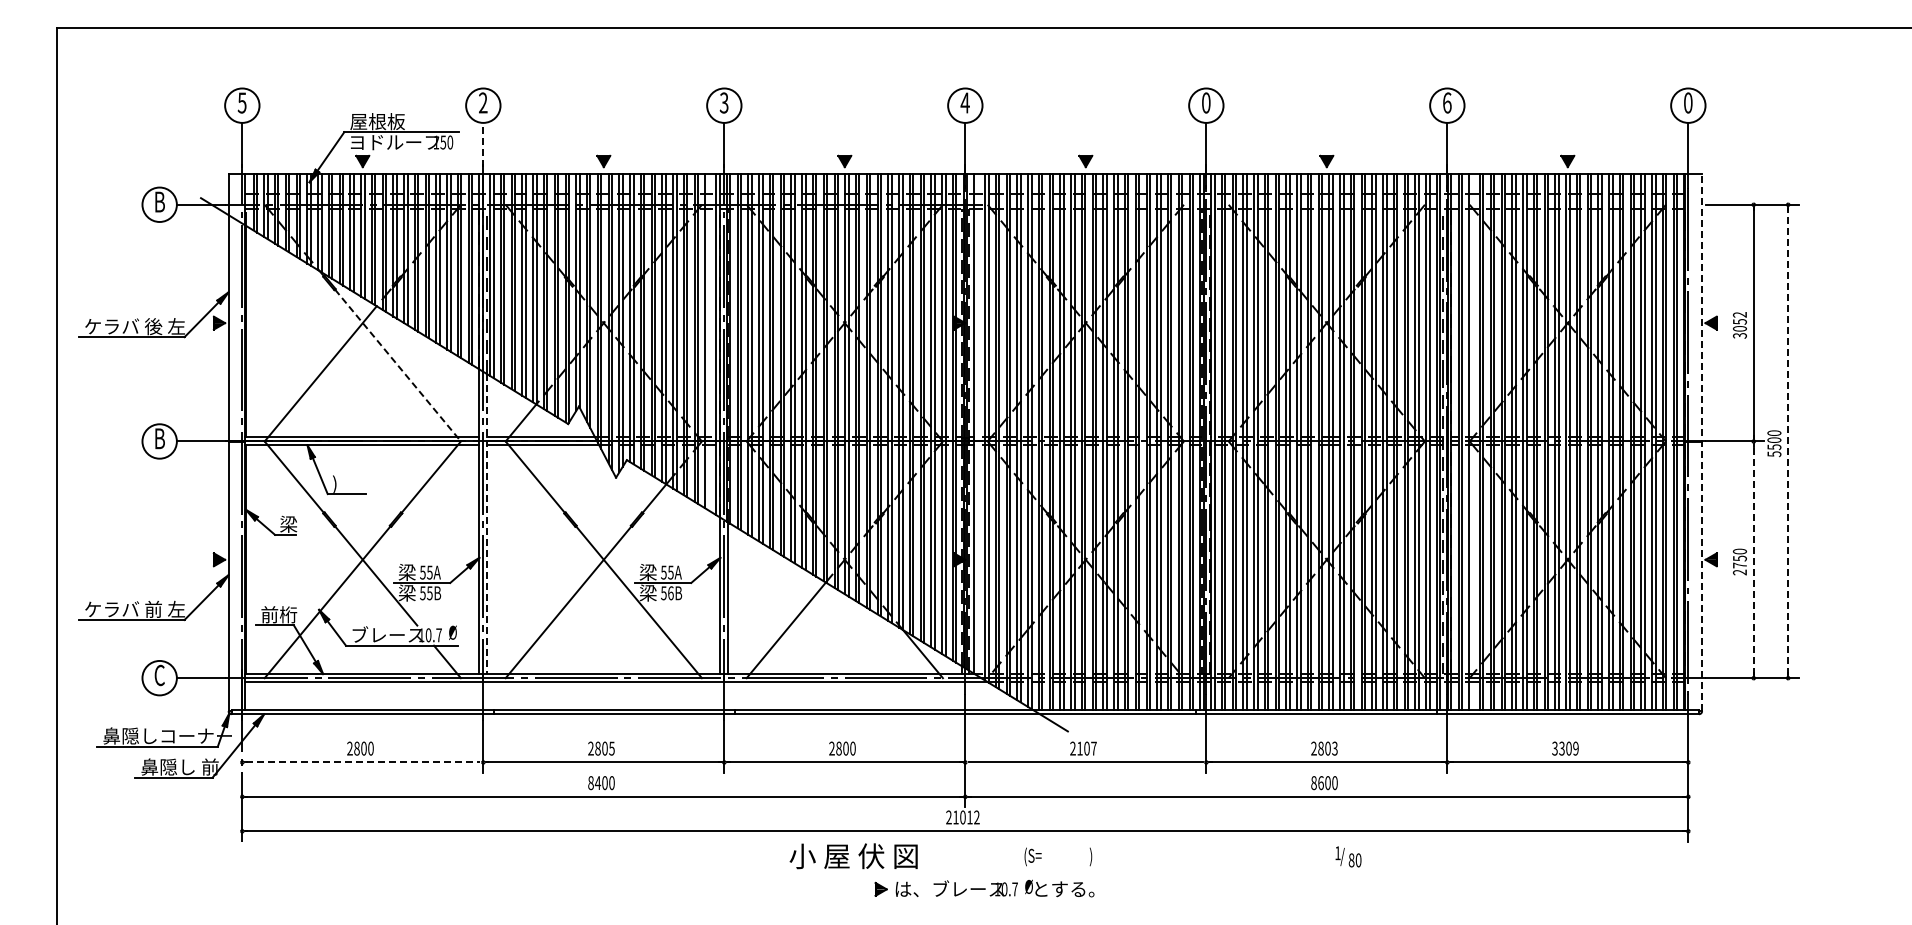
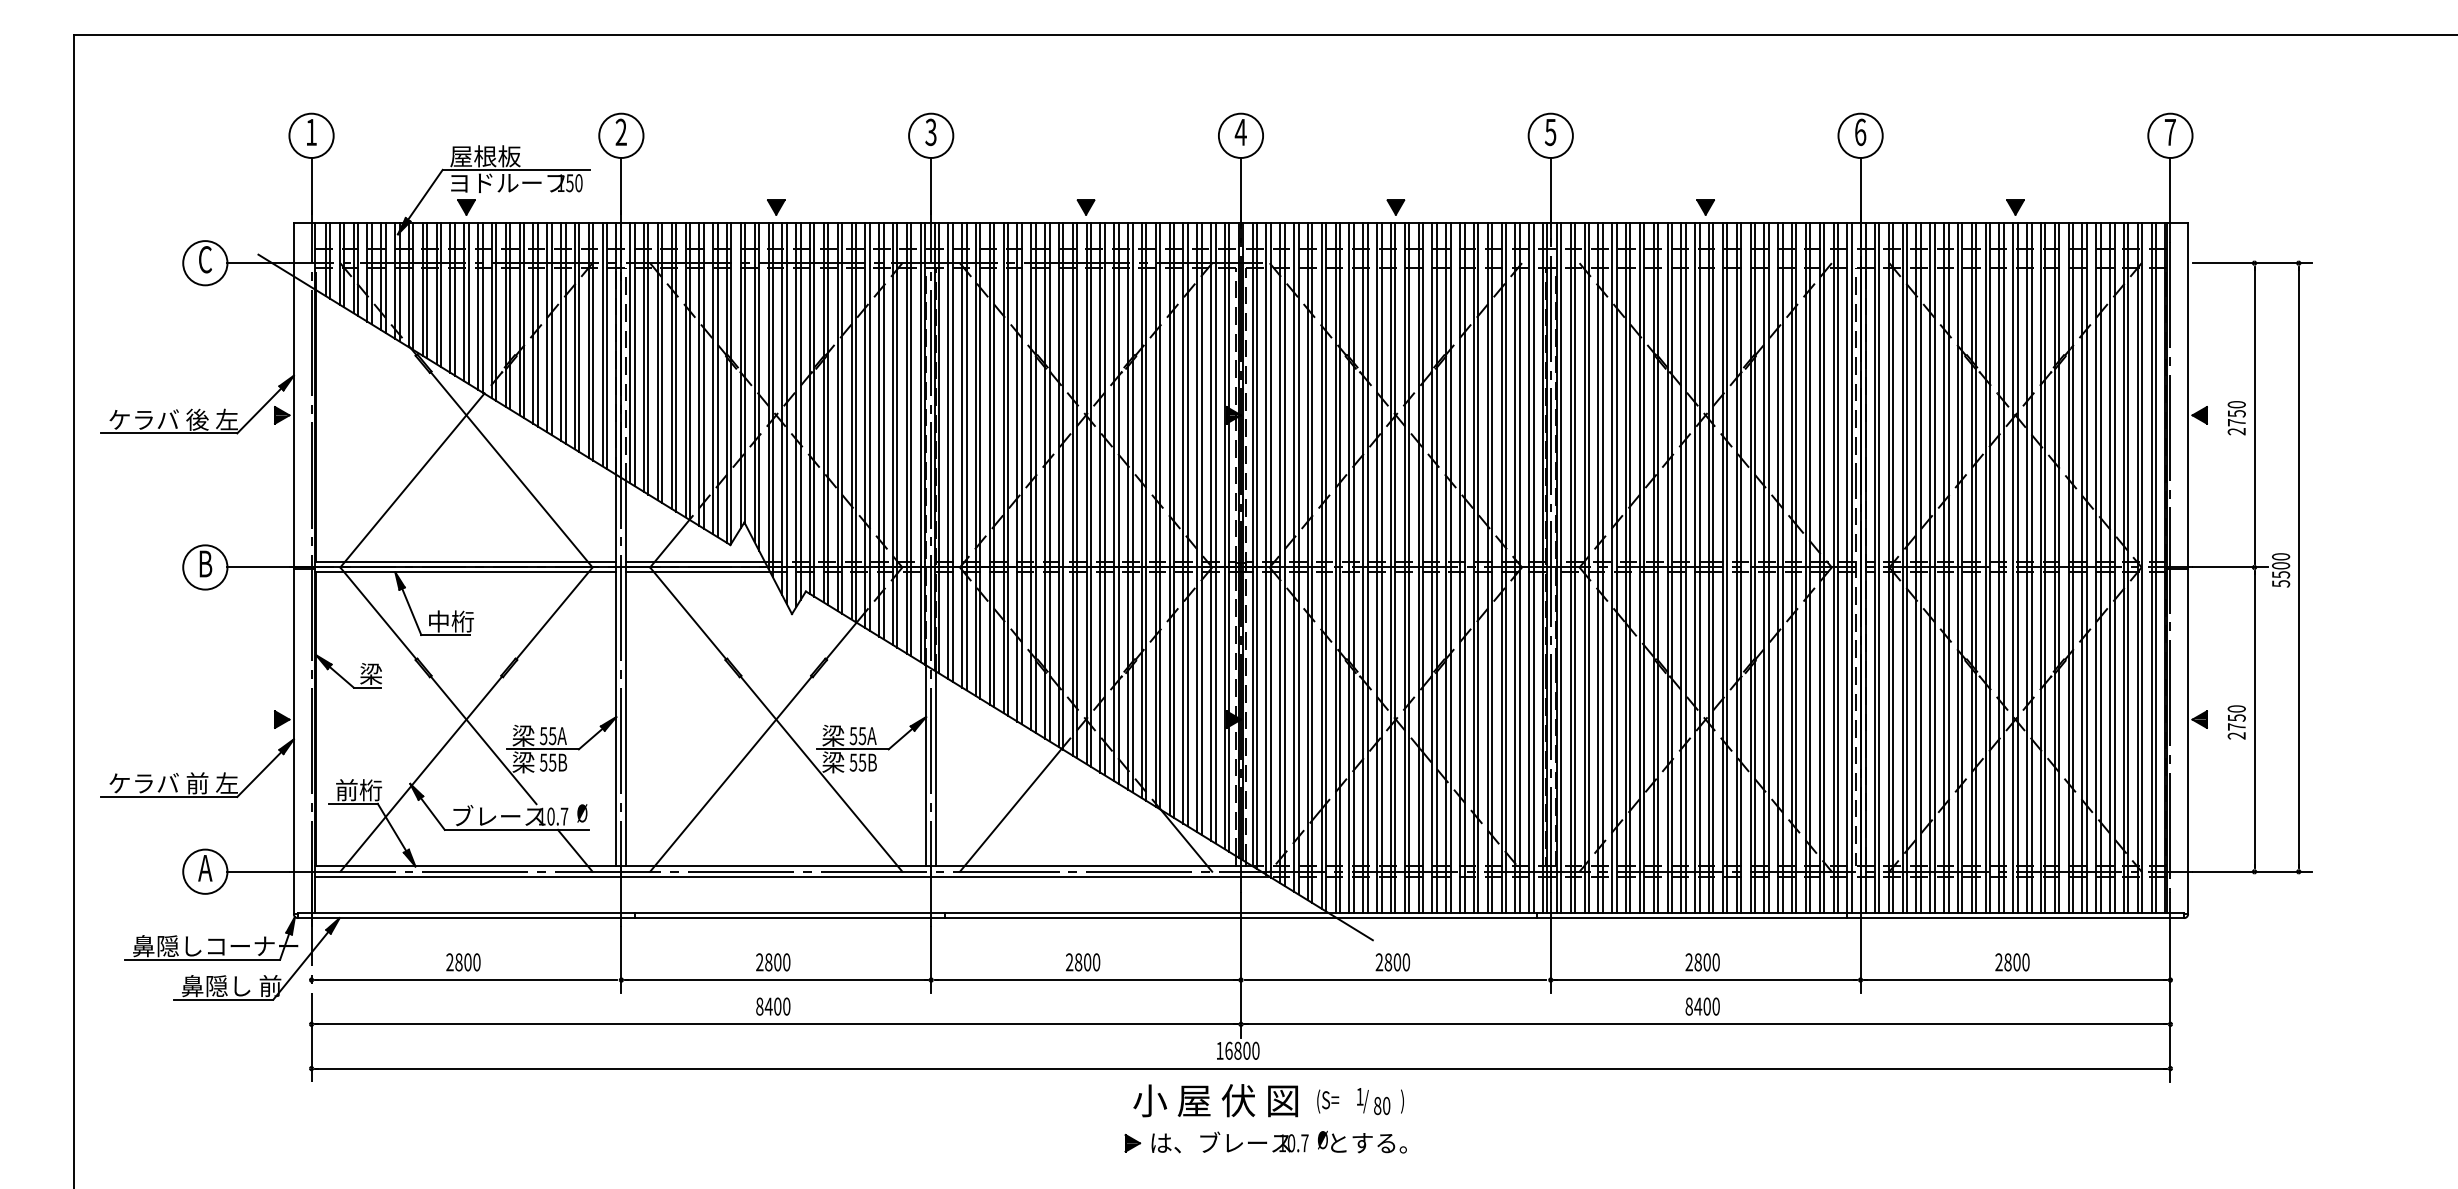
text: (241, 102) -> (310, 131), 5 -> 1
text: (1205, 102) -> (1549, 131), 0 -> 5
text: (1688, 102) -> (2170, 131), 0 -> 7
line: (483, 144) -> (621, 185), dashed -> solid
text: (159, 201) -> (205, 258), B -> C
text: (1739, 325) -> (2236, 418), 3052 -> 2750
line: (708, 341) -> (910, 438), added
line: (397, 365) -> (511, 469), dashed -> solid
line: (977, 424) -> (1256, 545), added
line: (1788, 440) -> (2299, 566), dashed -> solid
line: (1472, 441) -> (1892, 567), added
line: (1702, 442) -> (2188, 568), dashed -> solid
text: (350, 483) -> (450, 621), ) -> 中桁
line: (487, 524) -> (626, 674), dashed -> solid
line: (1753, 559) -> (2254, 719), dashed -> solid
text: (670, 593) -> (861, 762), 56B -> 55B
text: (159, 675) -> (205, 868), C -> A
text: (611, 748) -> (786, 962), 2805 -> 2800
text: (1086, 748) -> (1396, 962), 2107 -> 2800
text: (1334, 748) -> (1715, 962), 2803 -> 2800
text: (1565, 748) -> (2012, 962), 3309 -> 2800
line: (363, 762) -> (467, 980), dashed -> solid
text: (1320, 783) -> (1697, 1007), 8600 -> 8400
text: (962, 817) -> (1237, 1050), 21012 -> 16800
text: (853, 856) -> (1215, 1100), moved
text: (1348, 856) -> (1373, 1100), moved

